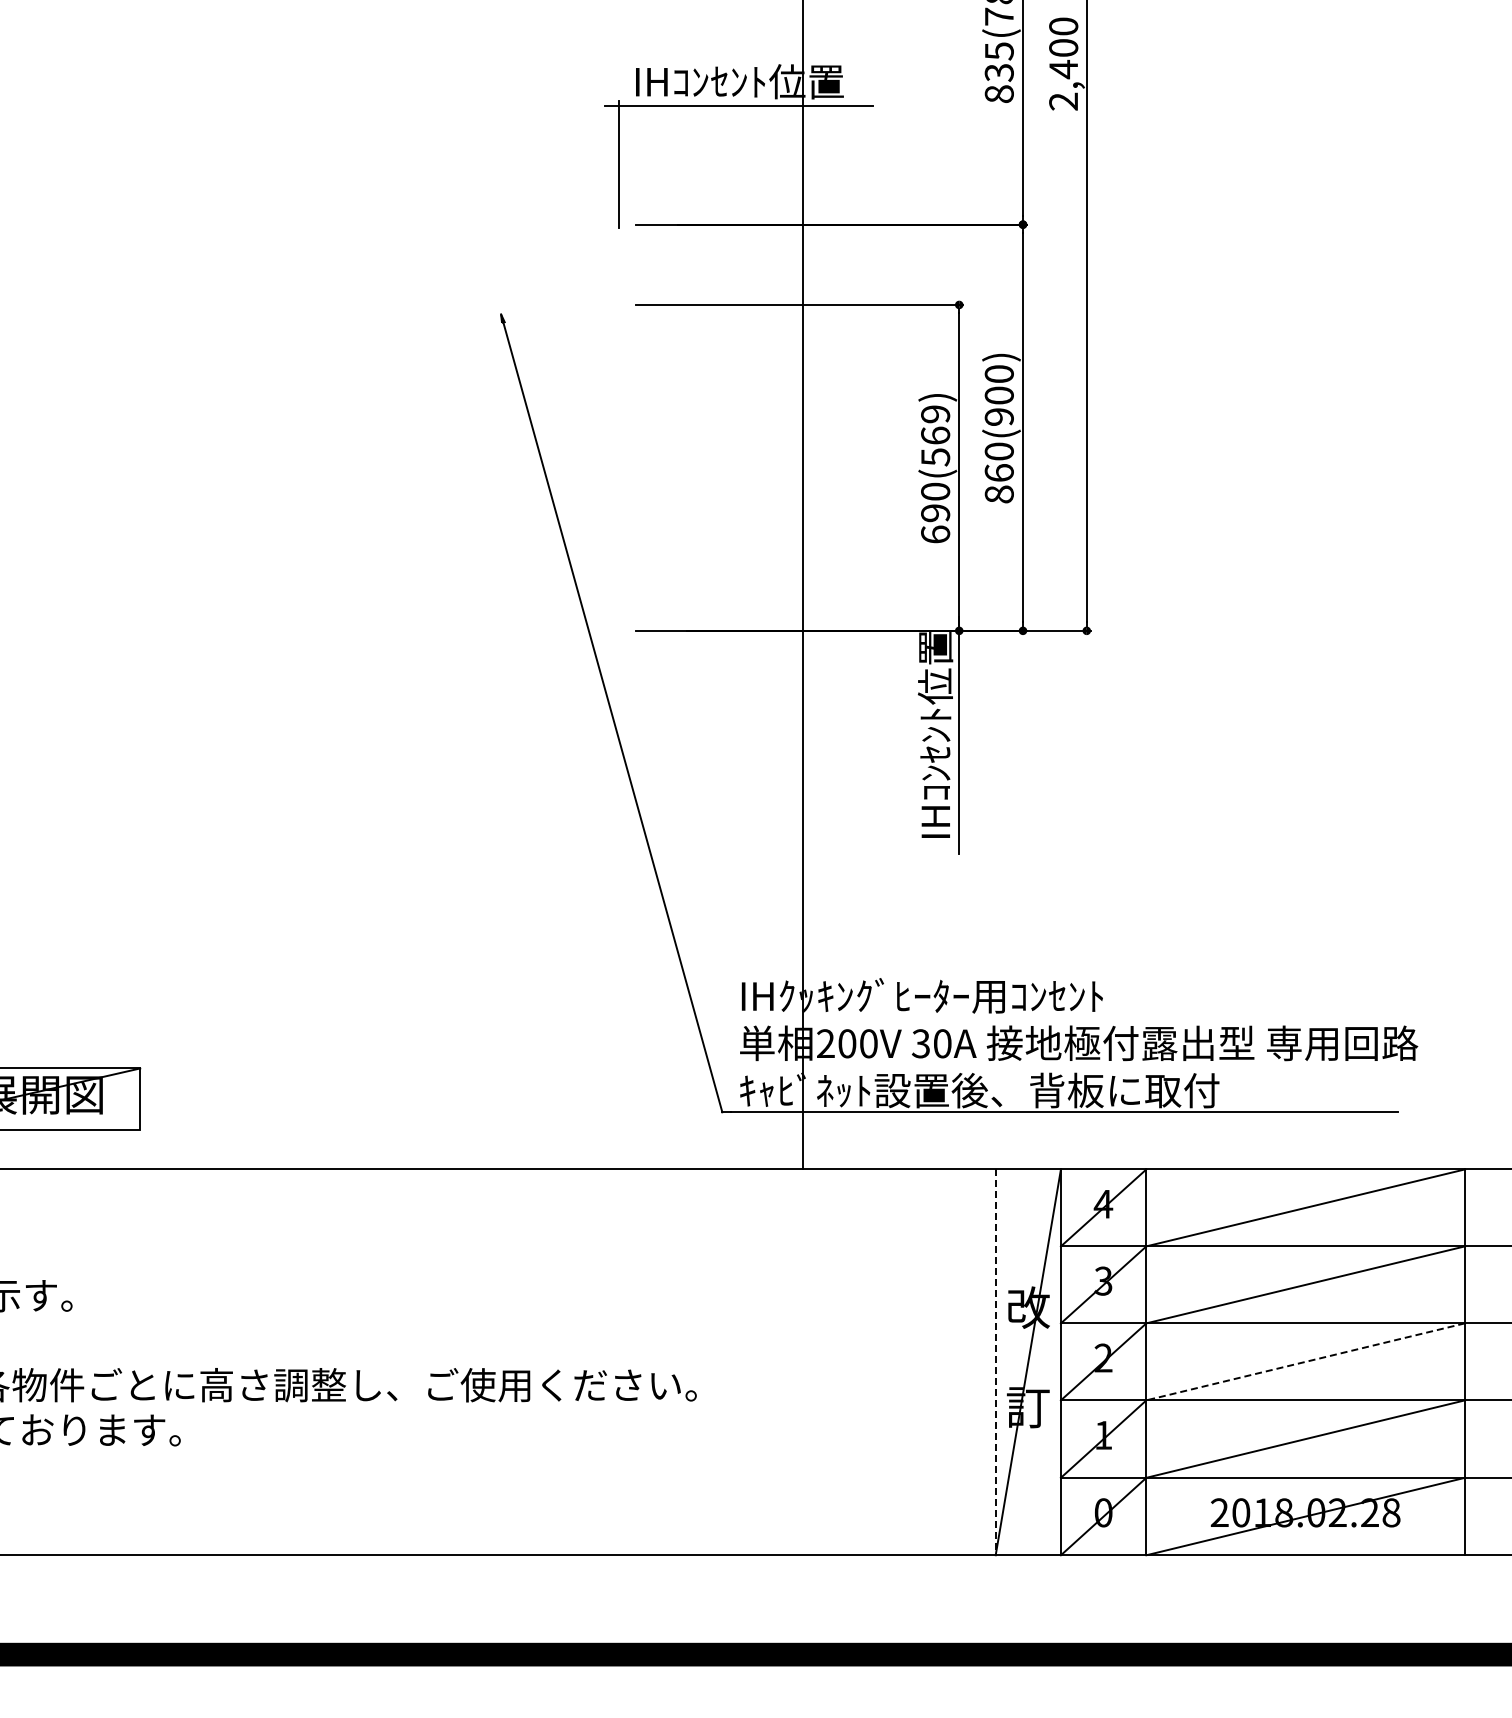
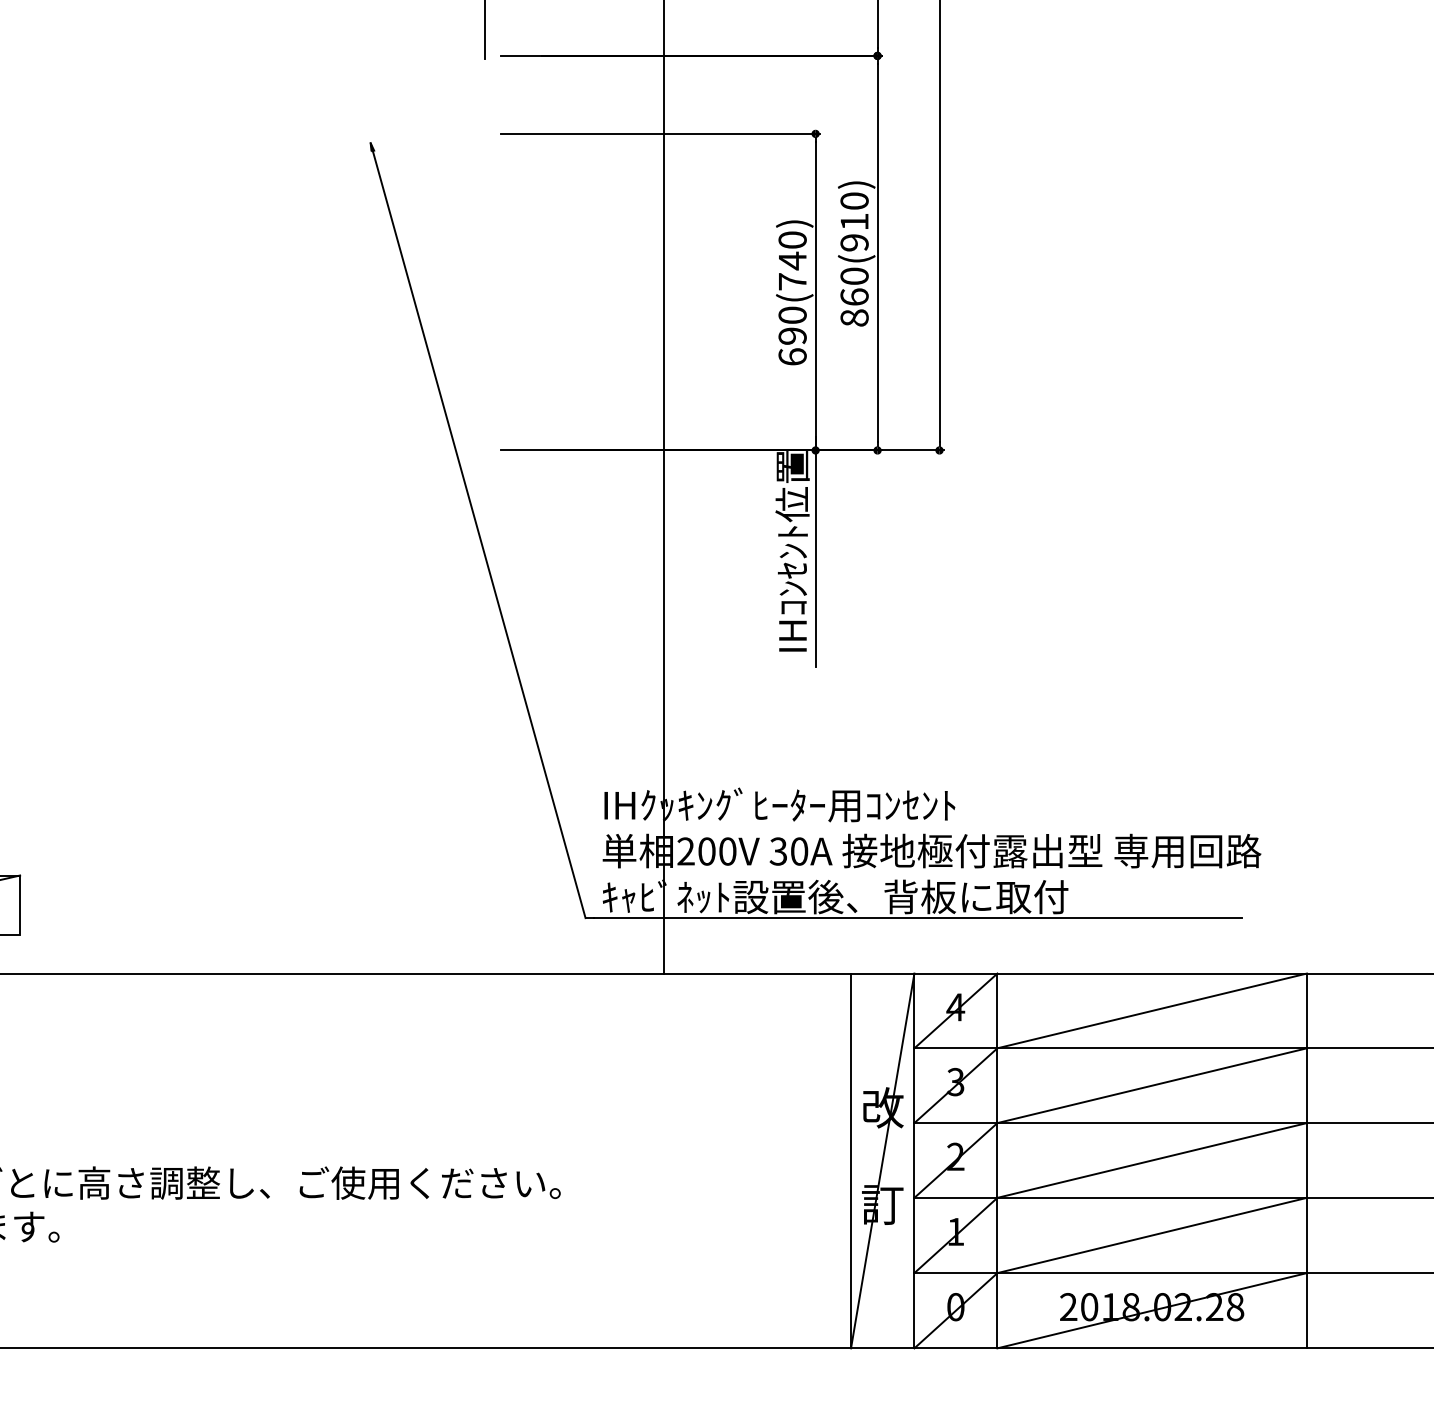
text: (998, 395) -> (853, 221), 860(900) -> 860(910)
text: (935, 435) -> (792, 260), 690(569) -> 690(740)
line: (1305, 1361) -> (1151, 1160), dashed -> solid
line: (995, 1362) -> (850, 1161), dashed -> solid

